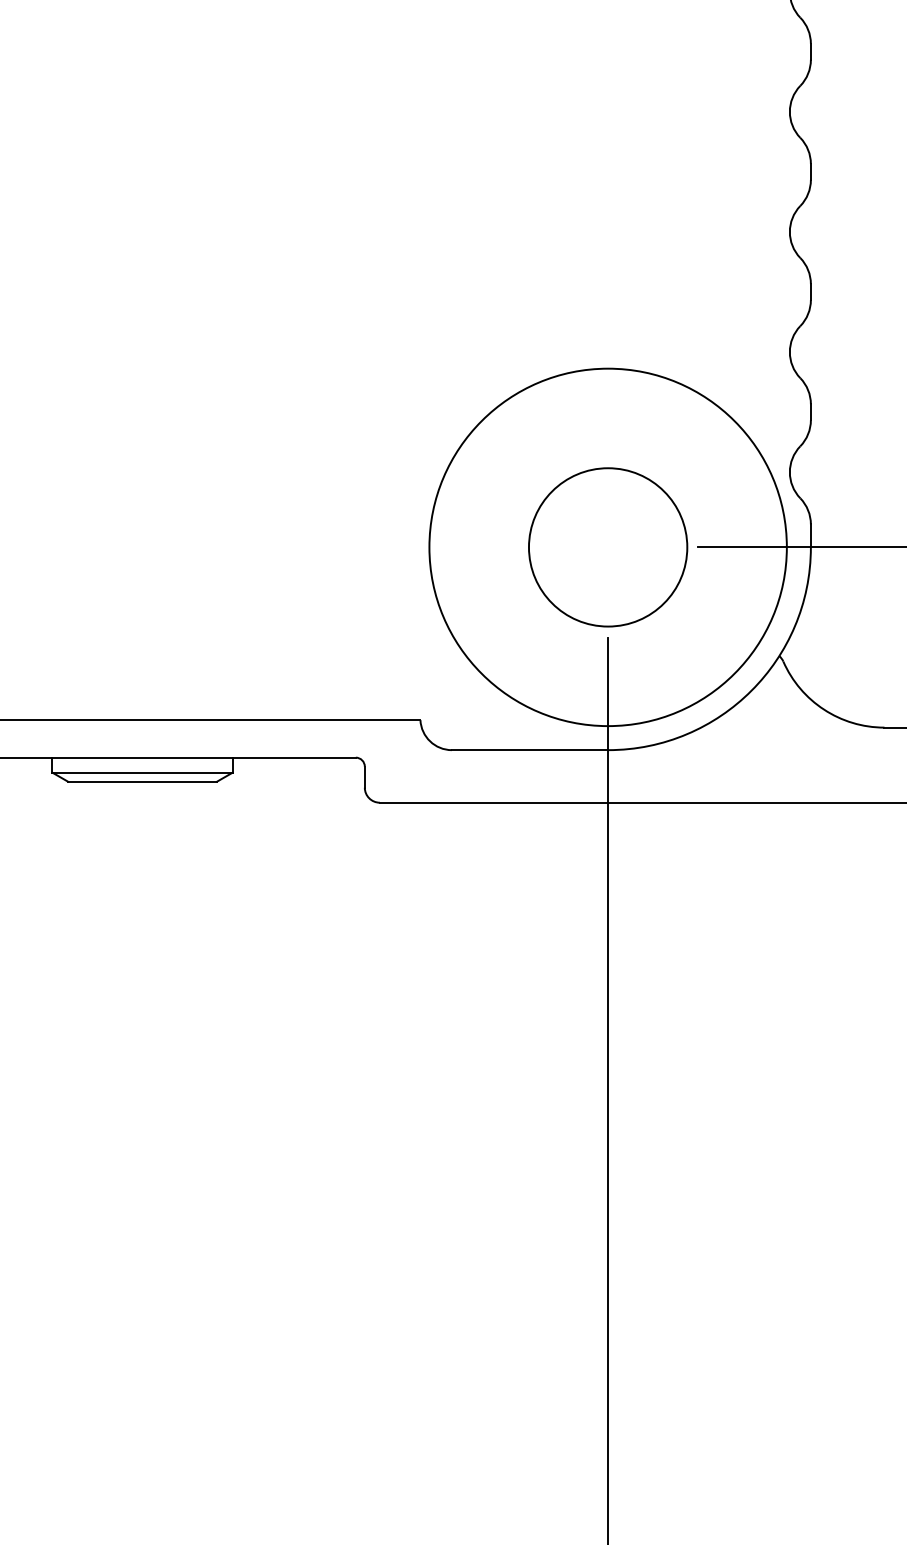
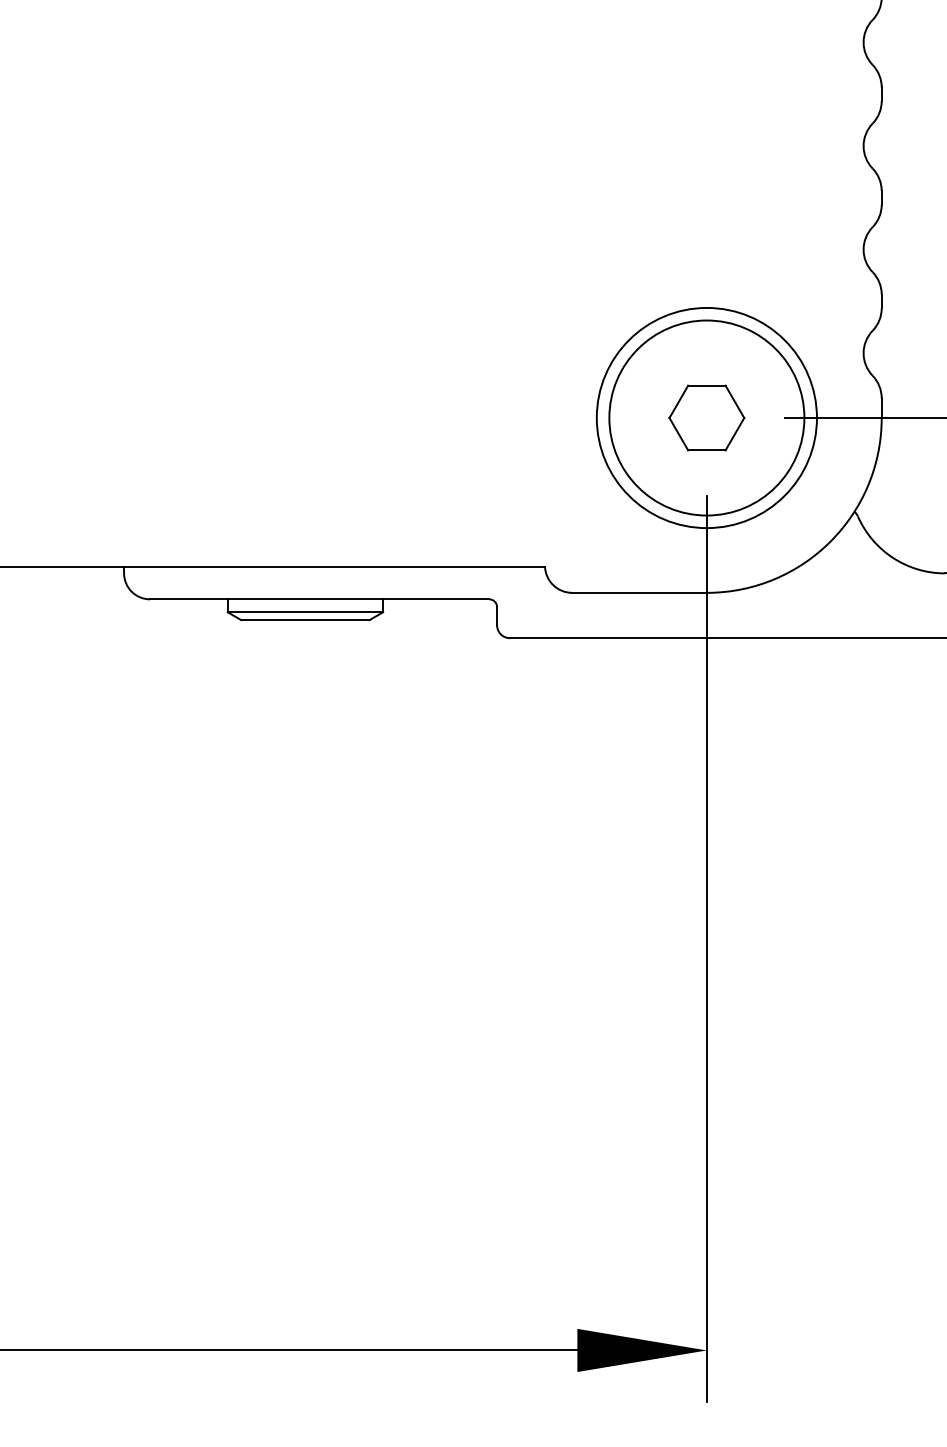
circle: (607, 546) -> (706, 417), size x0.71
circle: (607, 546) -> (706, 417), size x1.43
part: (607, 546) -> (706, 417), added

